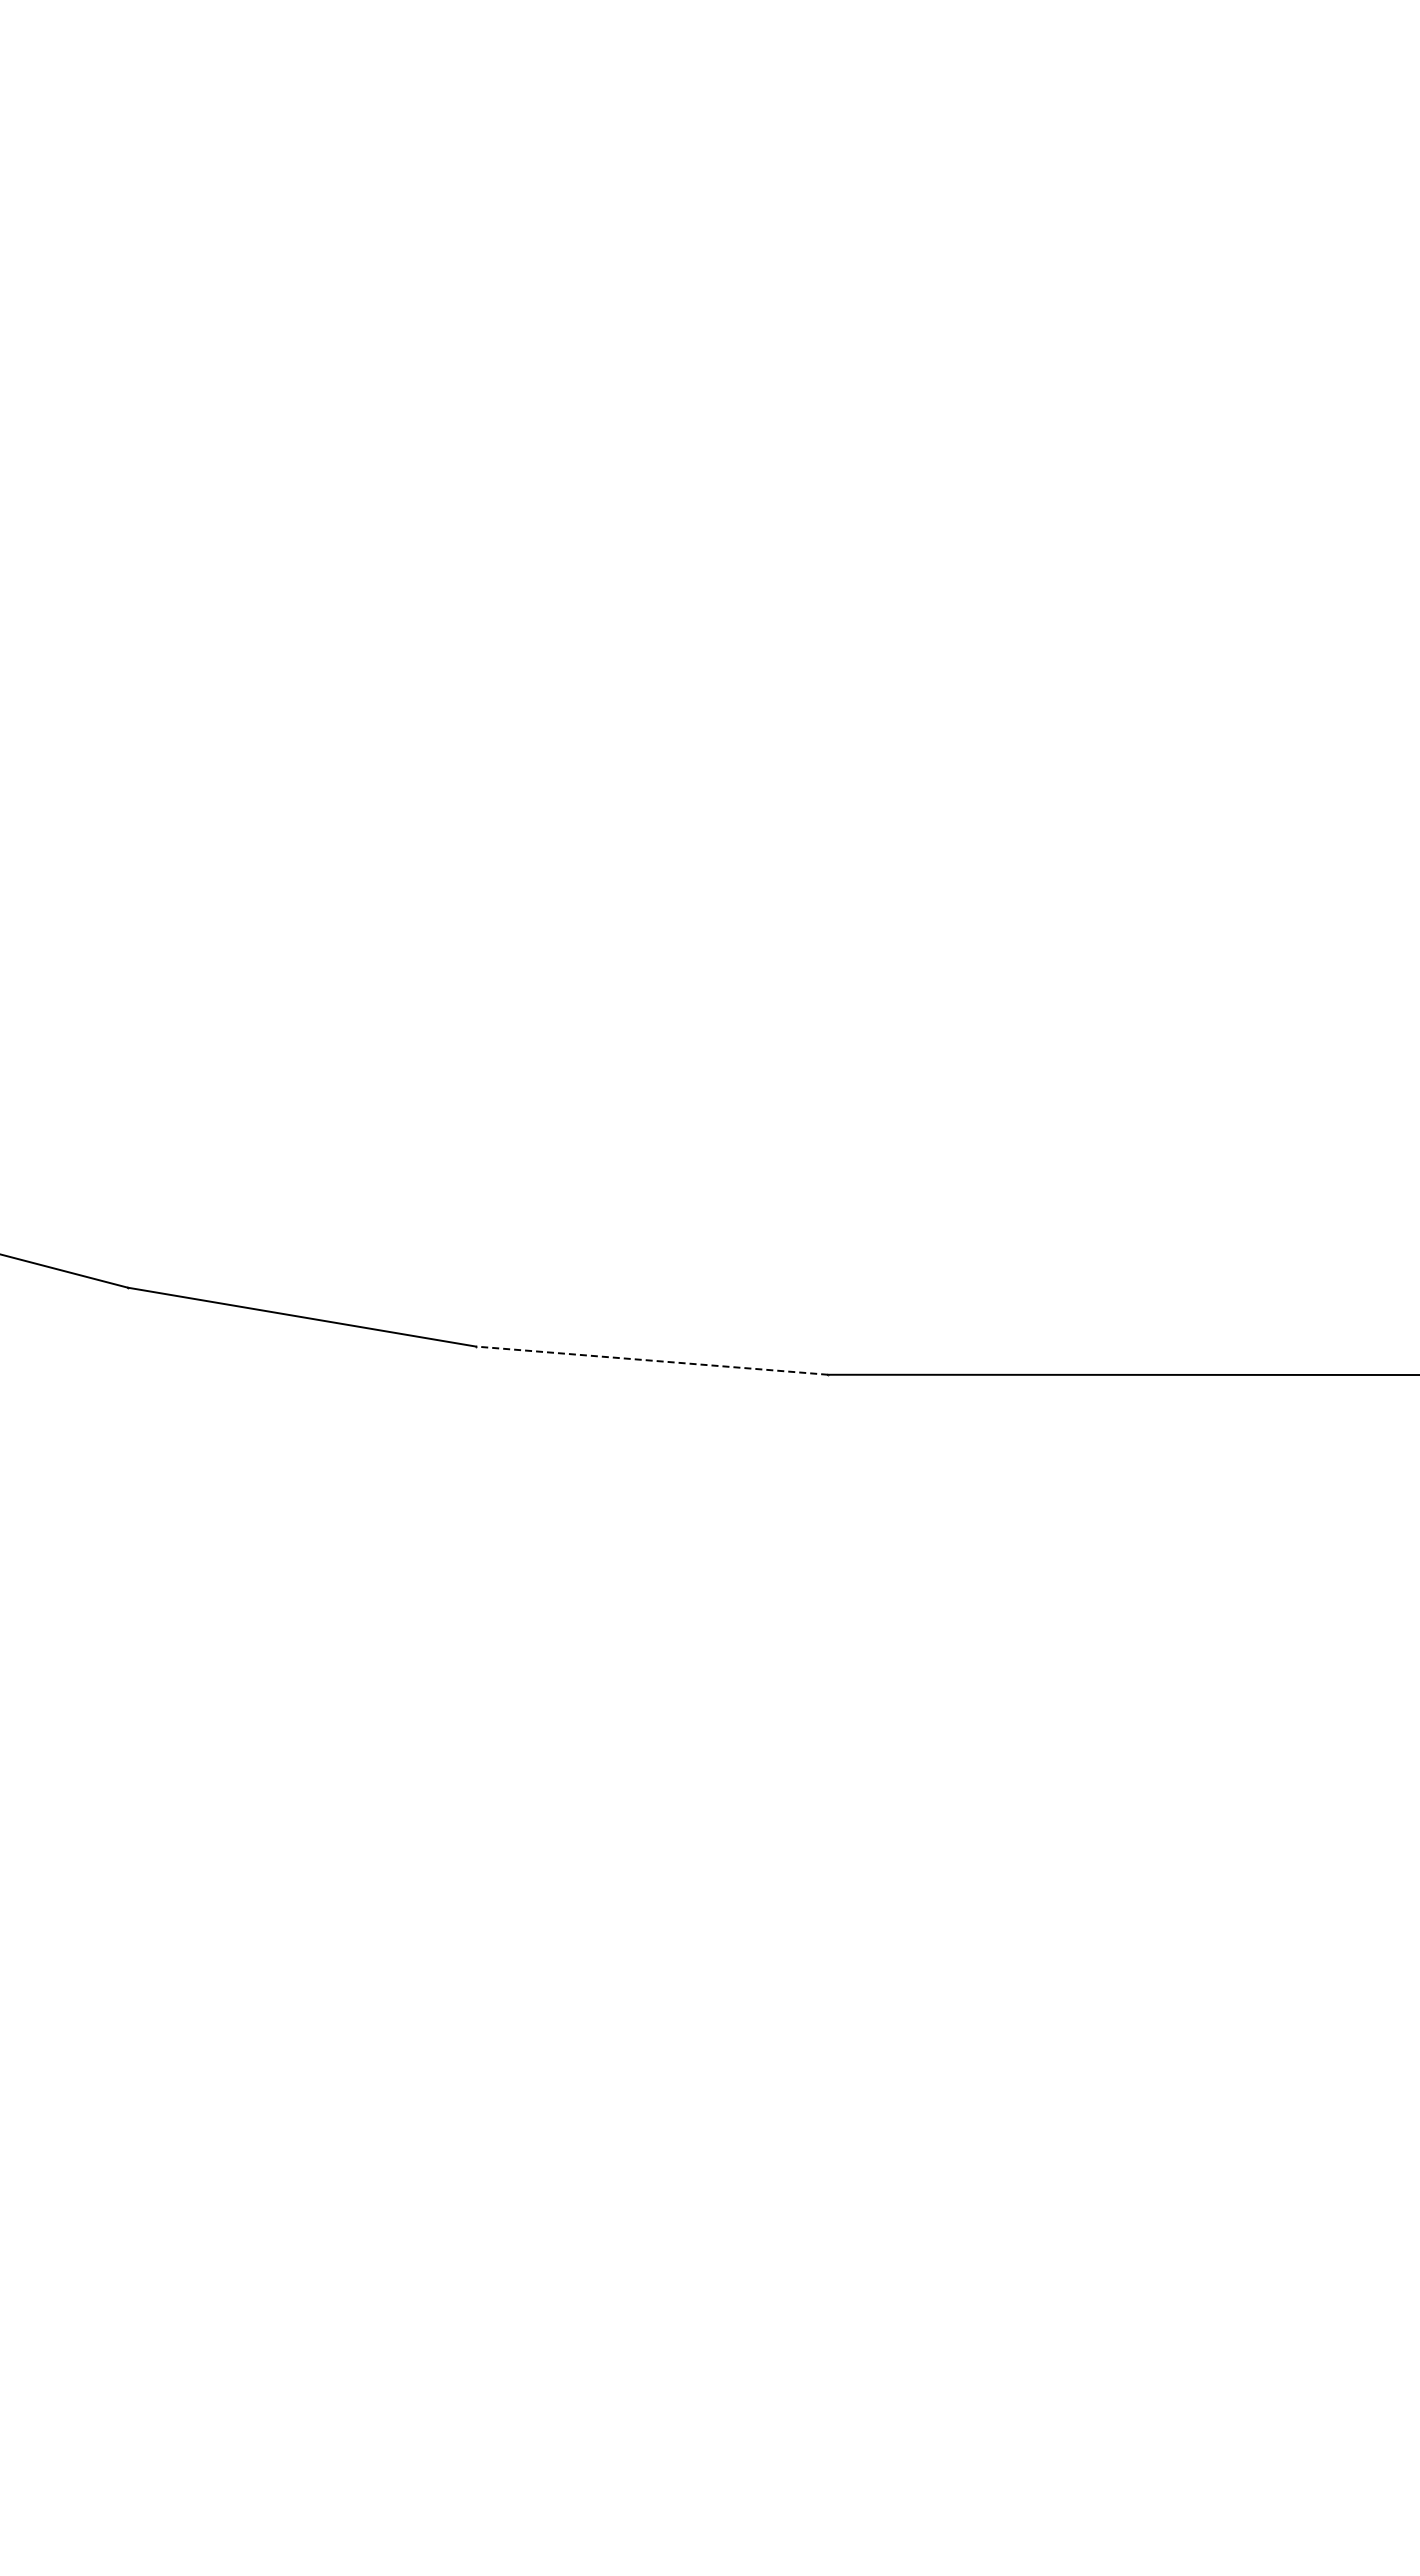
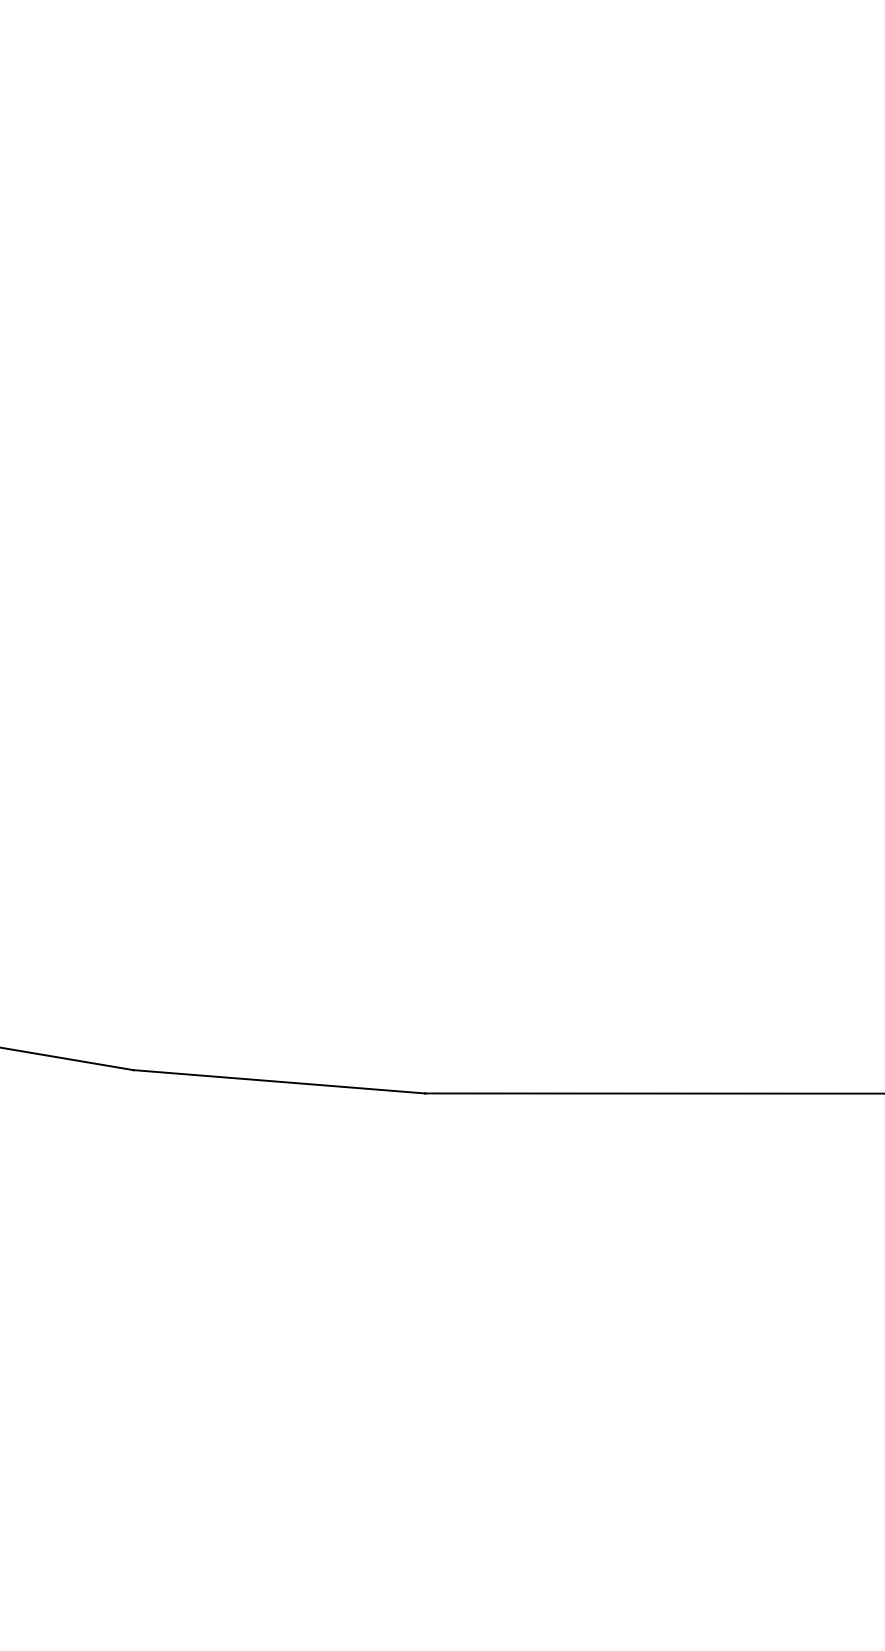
line: (652, 1360) -> (279, 1081), dashed -> solid

